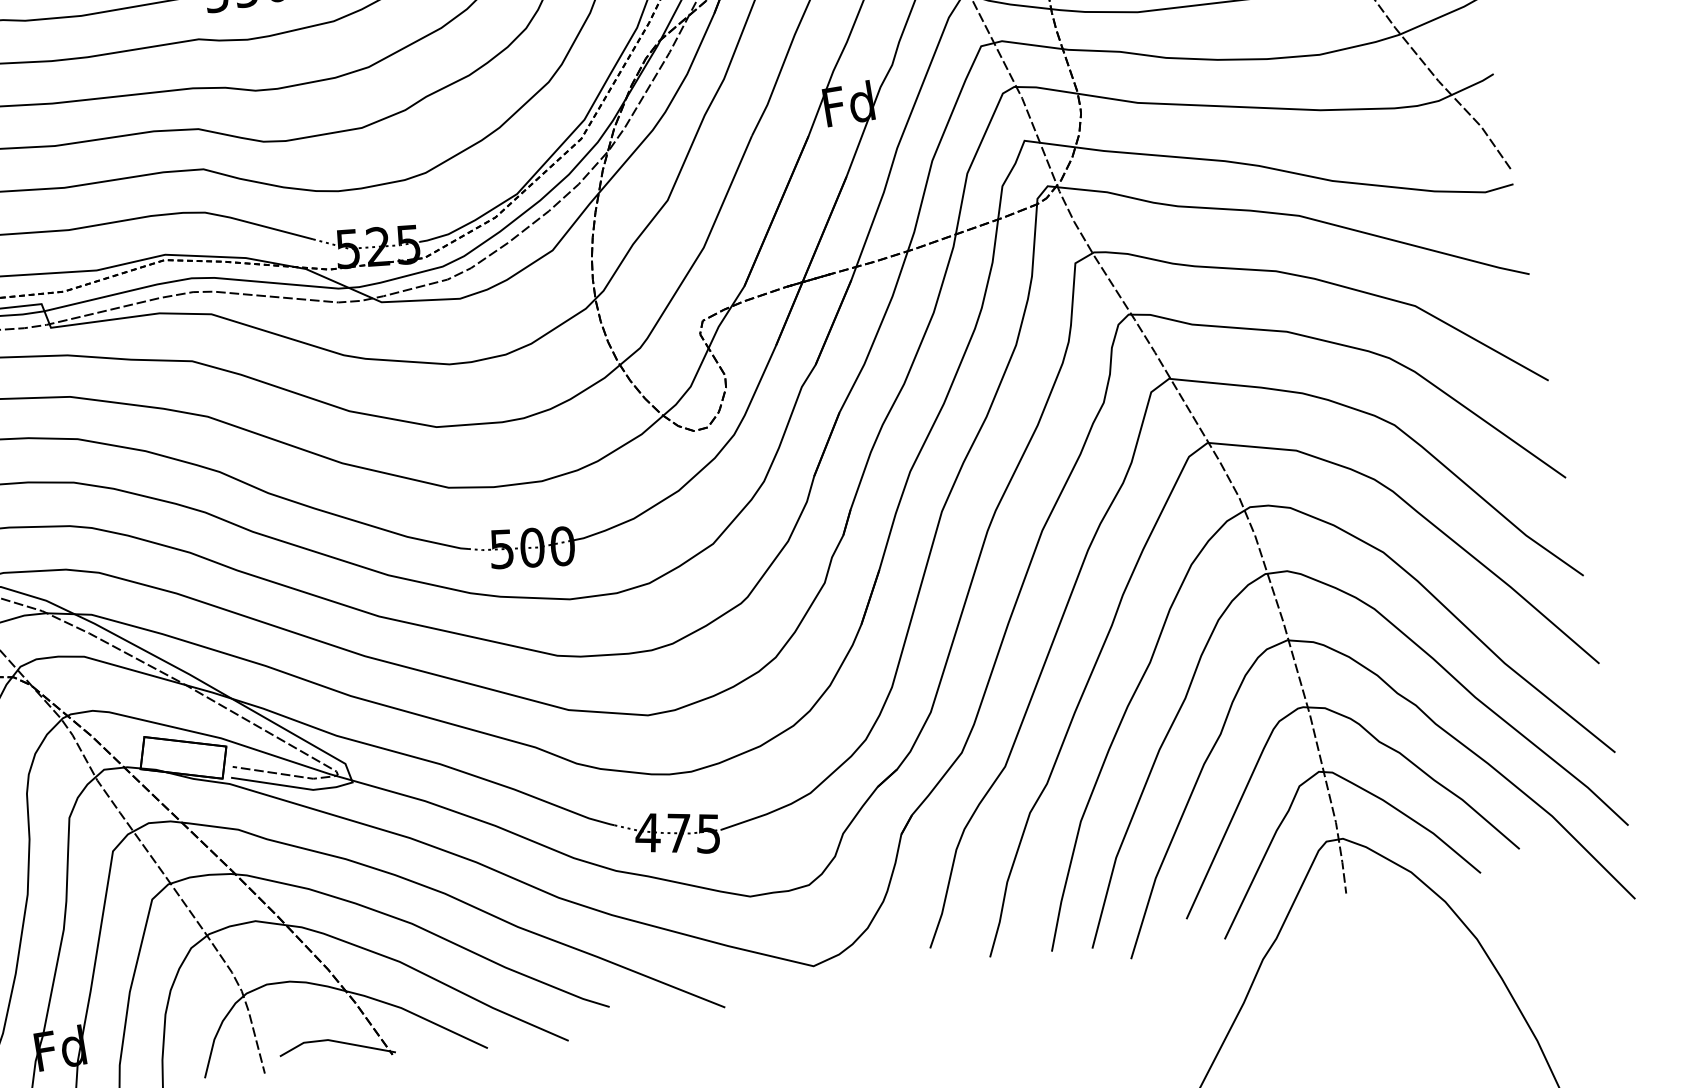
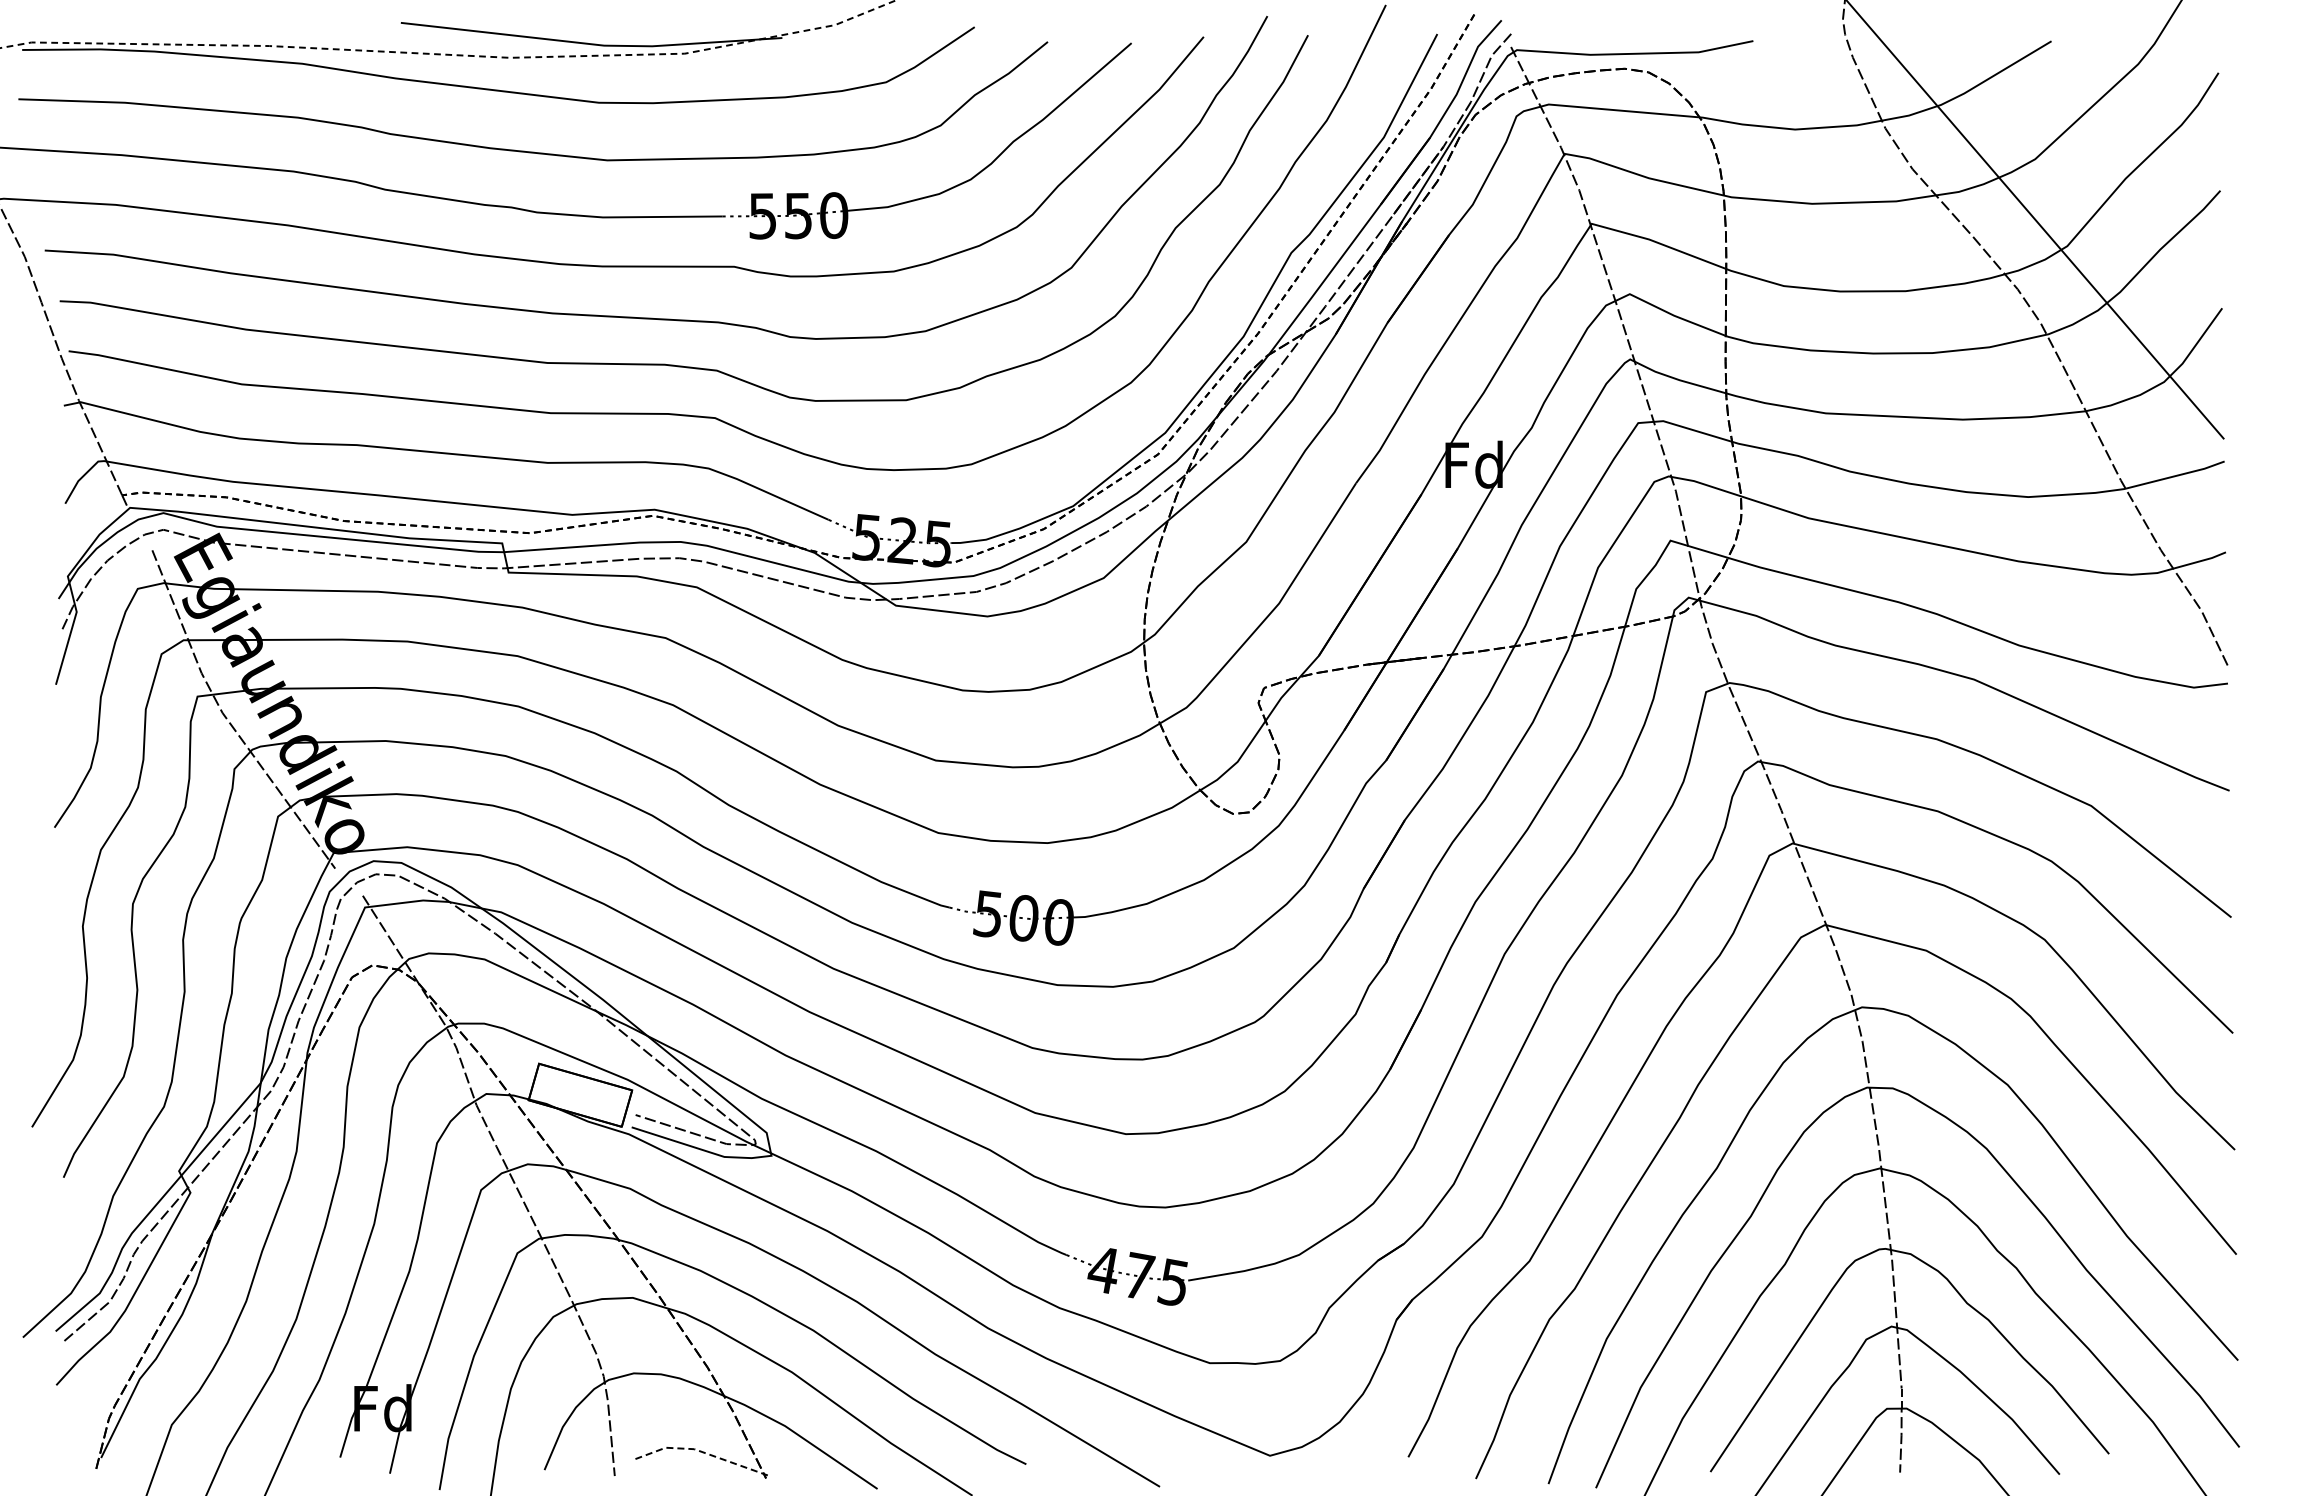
line: (335, 1041) -> (702, 1452), solid -> dashed

